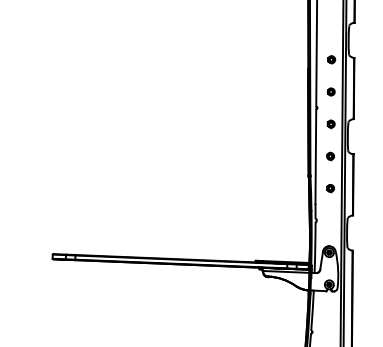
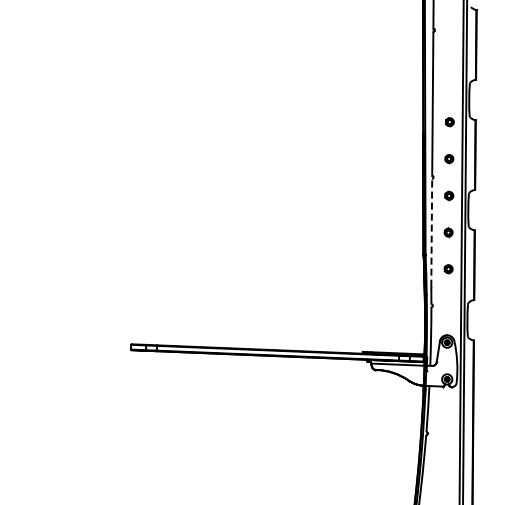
line: (315, 156) -> (431, 232), solid -> dashed

